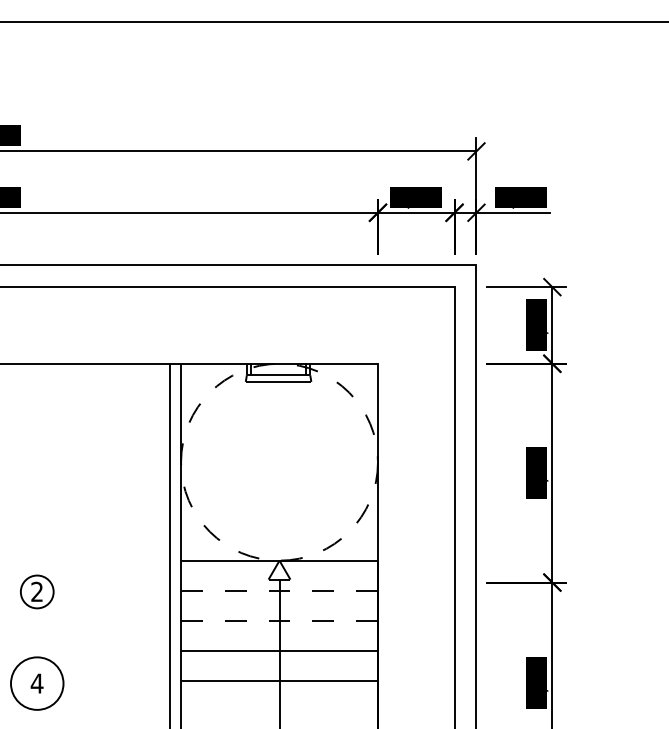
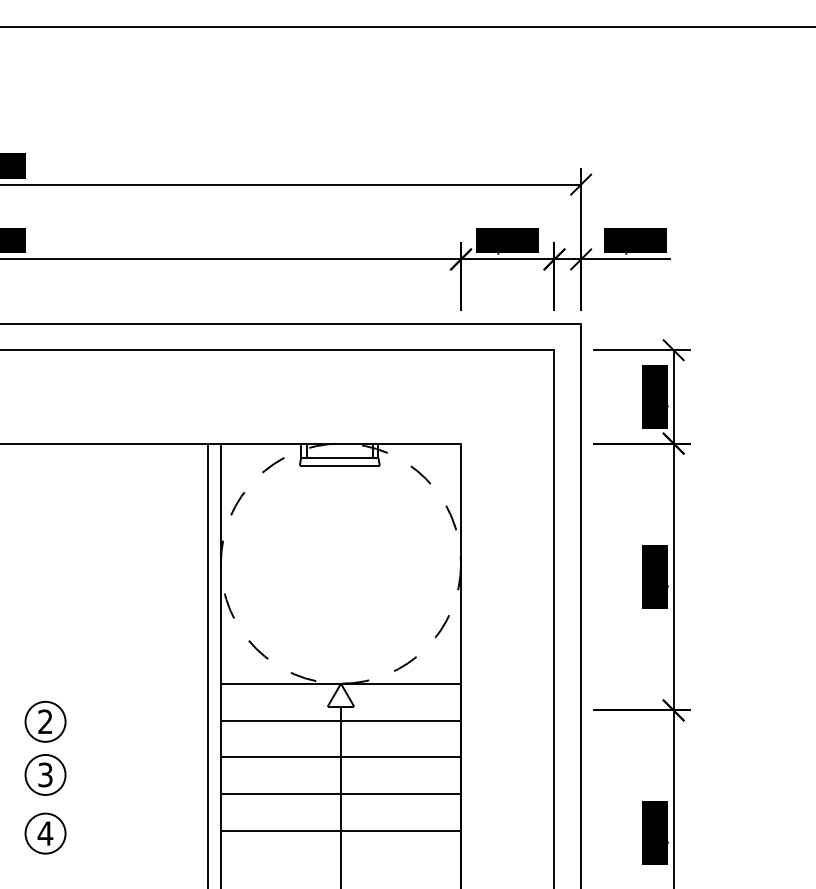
line: (279, 590) -> (341, 720), dashed -> solid
line: (279, 621) -> (341, 757), dashed -> solid
part: (37, 635) -> (45, 774), added
circle: (37, 683) -> (45, 833), size x0.62

